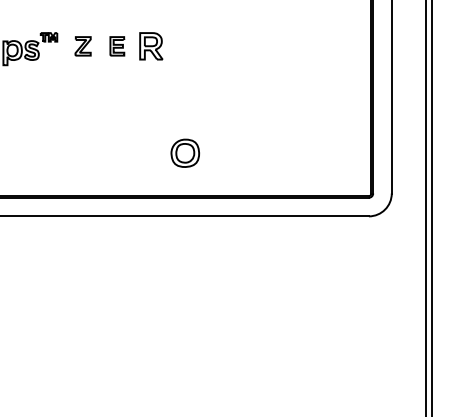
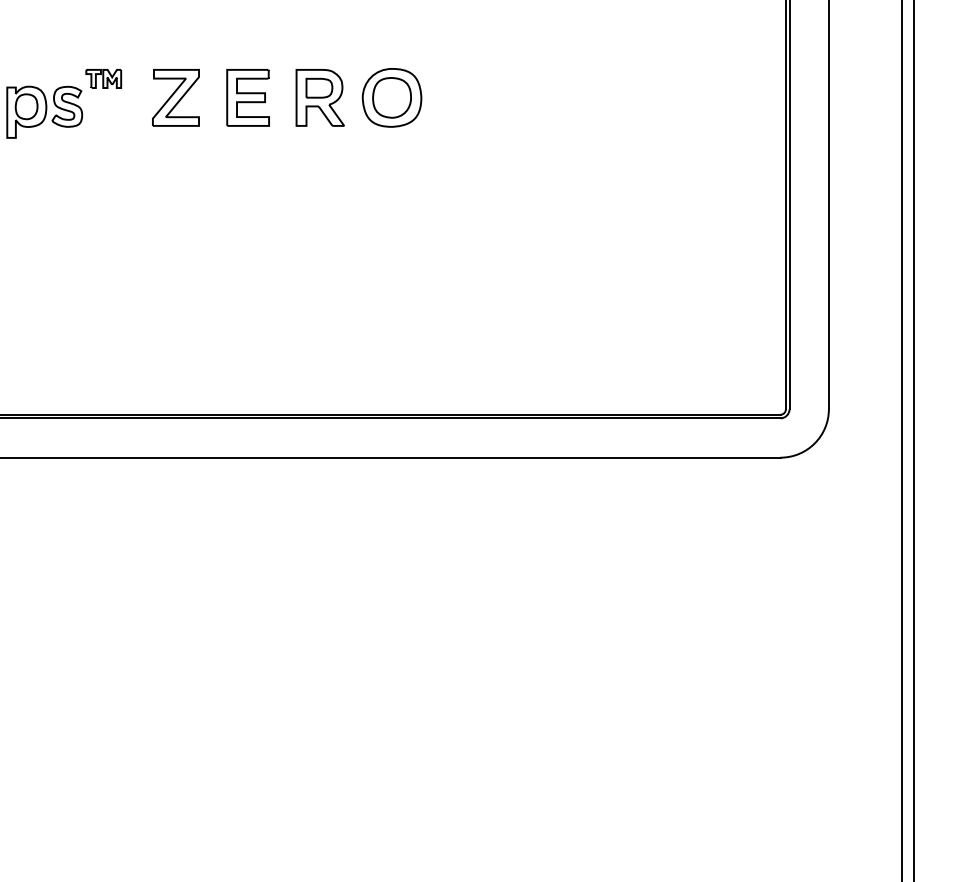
part: (82, 46) -> (174, 98), size x1.43
part: (117, 46) -> (248, 98), size x1.43
part: (184, 152) -> (390, 96), moved

